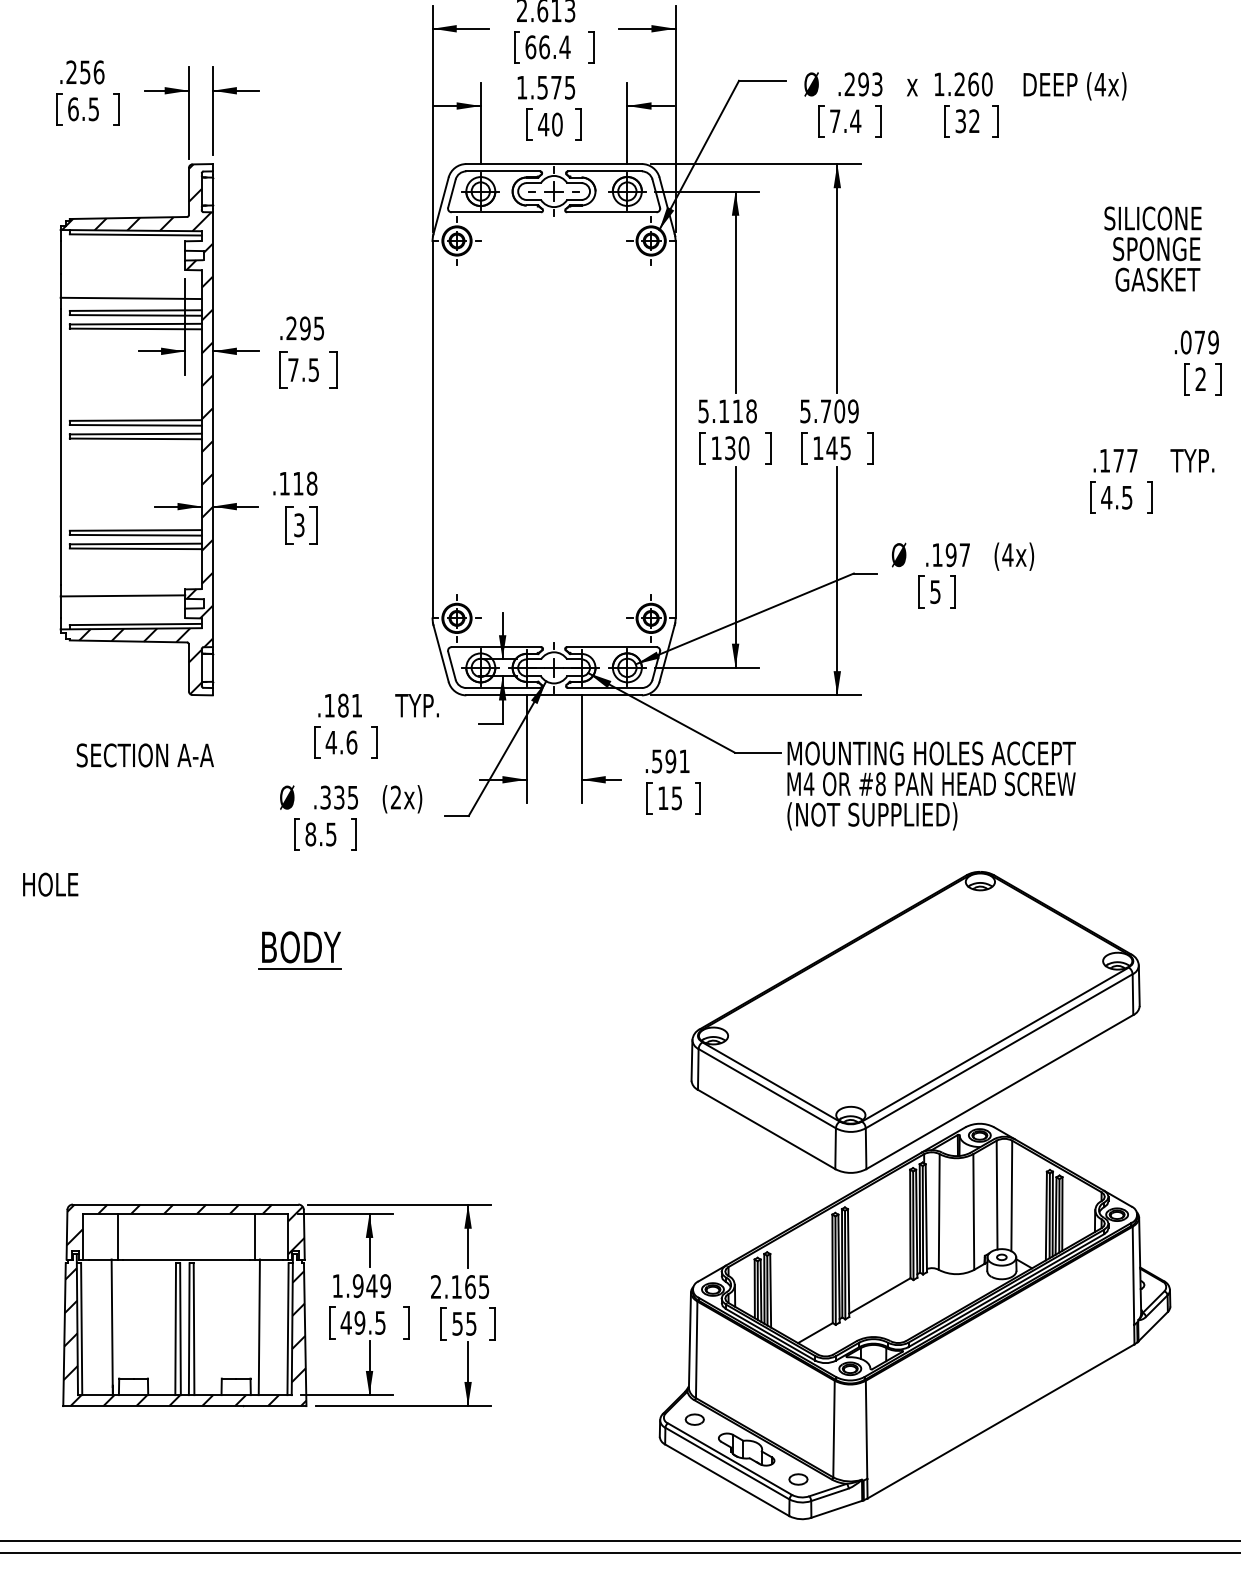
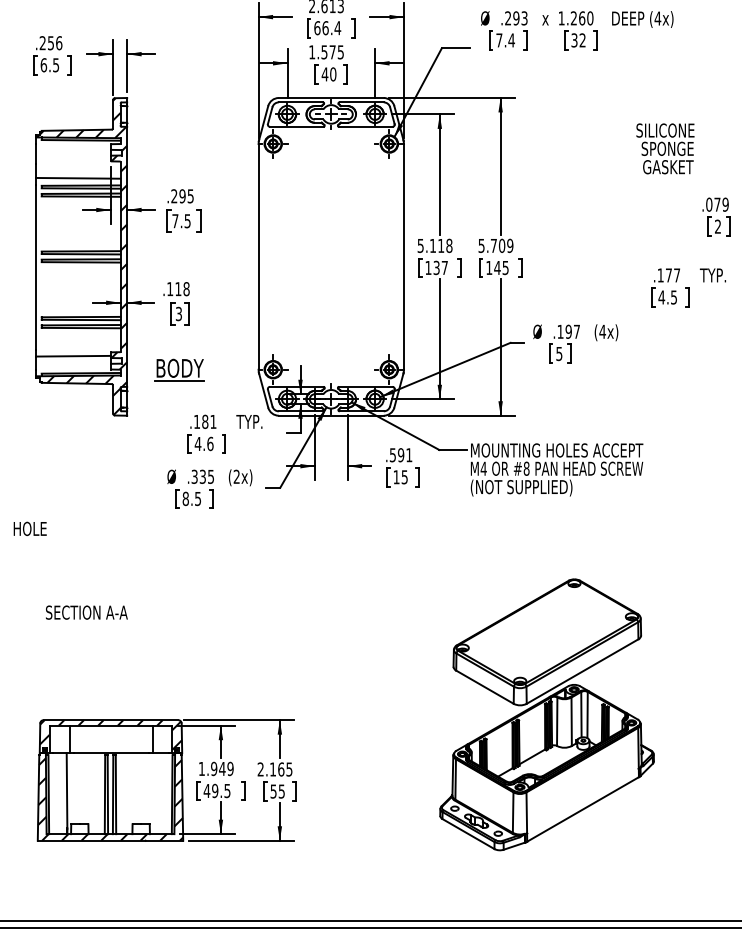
part: (965, 104) -> (577, 30), moved
text: (1153, 248) -> (665, 148), moved
text: (743, 447) -> (444, 267), 130 -> 137
text: (144, 755) -> (86, 612), moved
part: (300, 949) -> (179, 369), moved
part: (913, 1195) -> (546, 714), size x0.7
line: (258, 1327) -> (154, 793), removed

